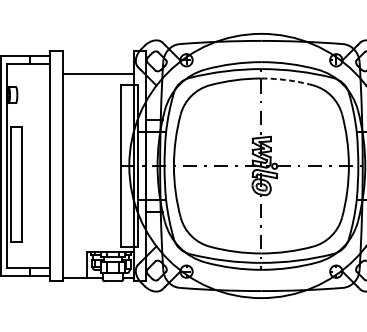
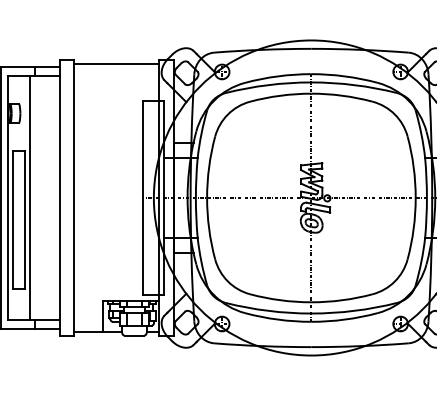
line: (97, 74) -> (116, 64), moved
arc: (287, 80) -> (342, 95), dashed -> solid
line: (25, 165) -> (30, 197), added

